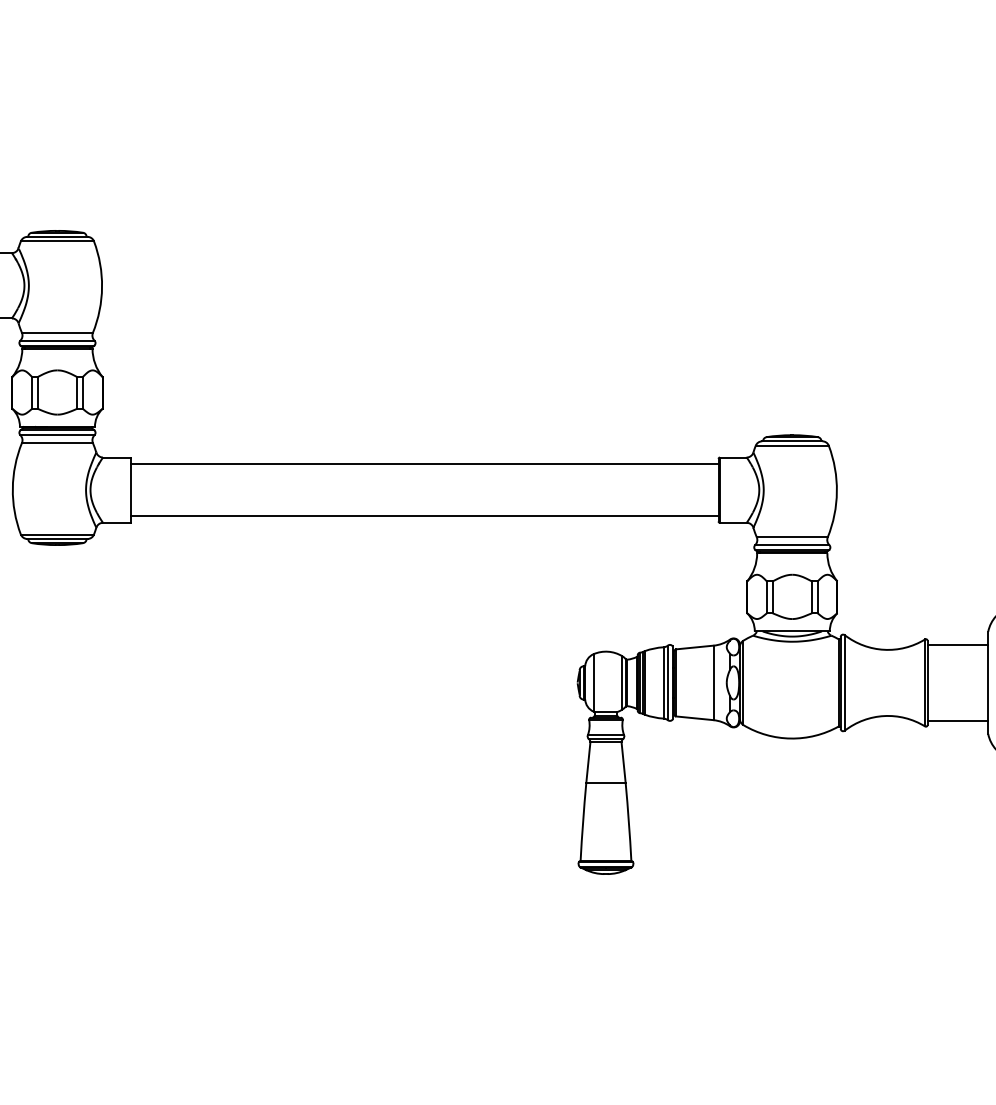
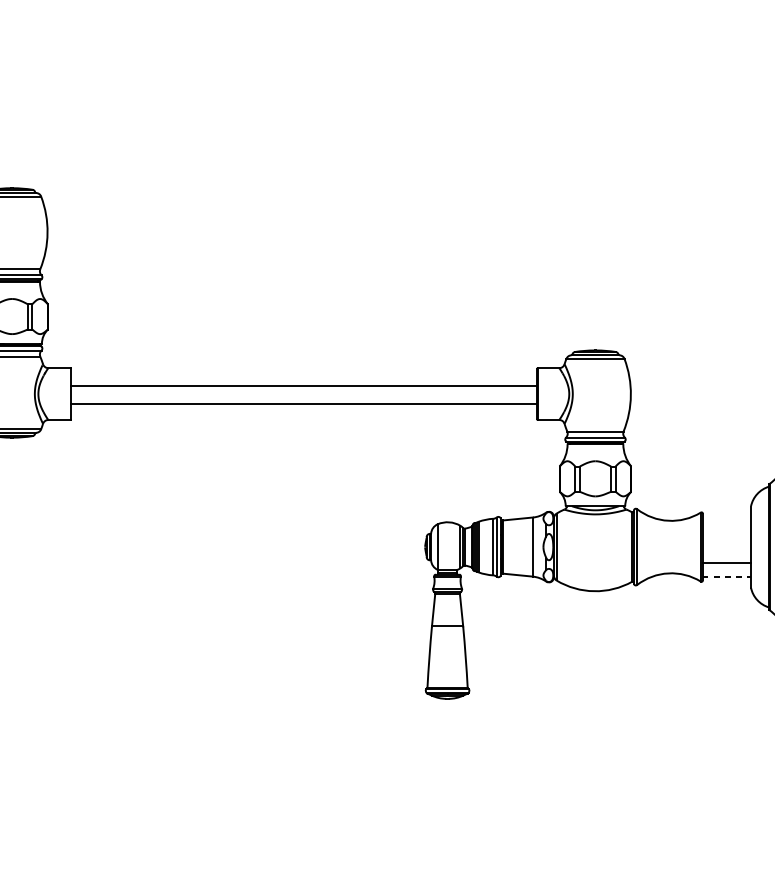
line: (424, 464) -> (303, 404), moved
line: (424, 516) -> (303, 386), moved
line: (957, 645) -> (726, 563), moved
line: (958, 720) -> (727, 576), solid -> dashed

